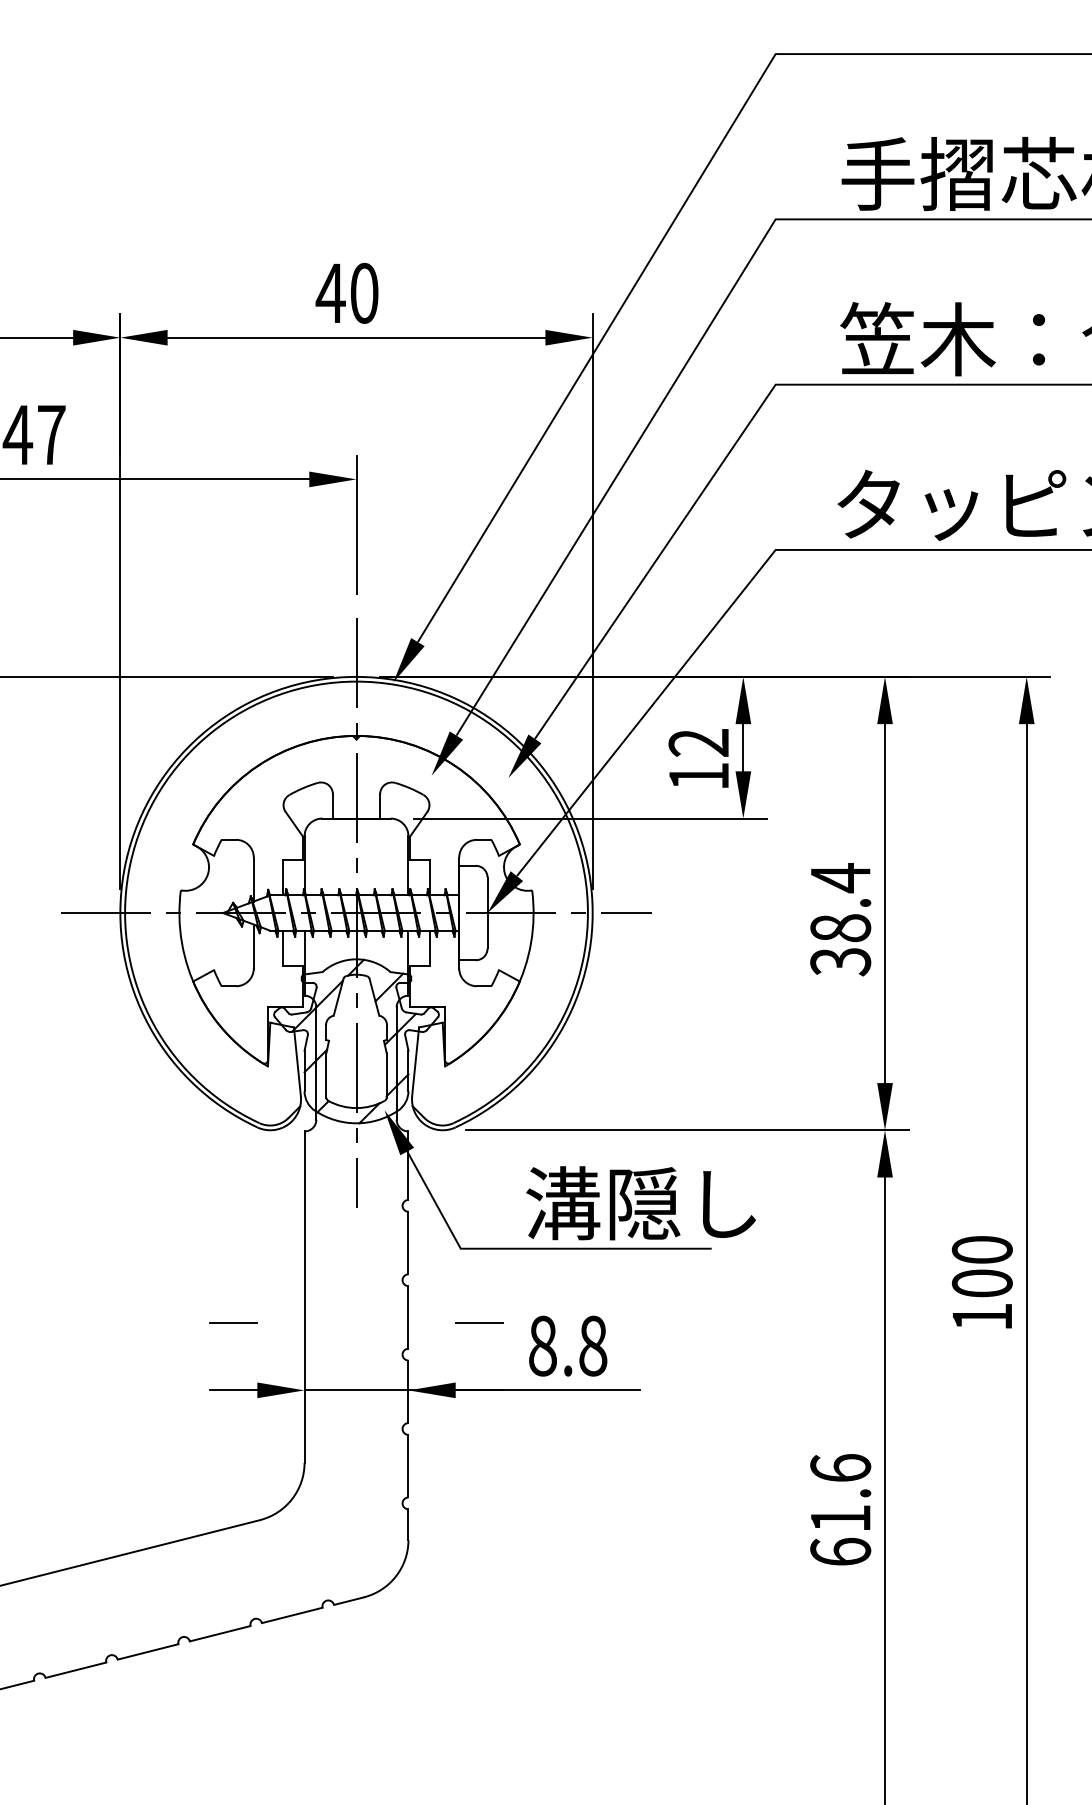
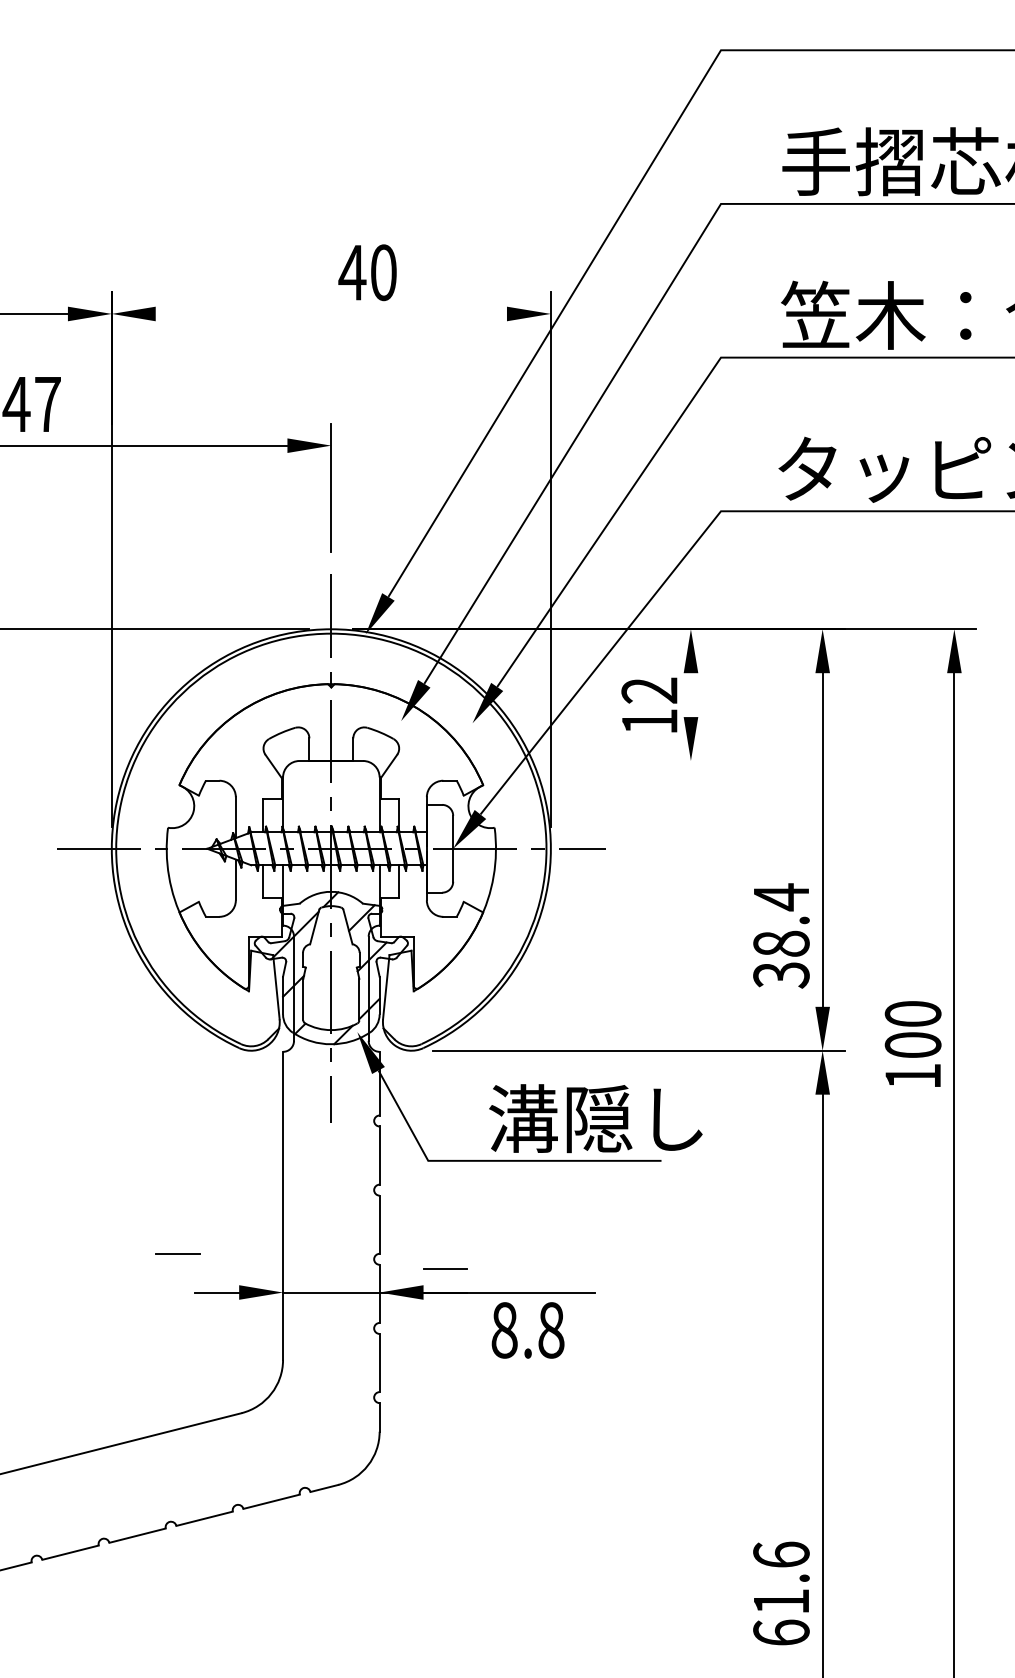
text: (346, 293) -> (367, 272), moved
line: (355, 337) -> (330, 313), removed
line: (742, 748) -> (690, 695), removed
line: (590, 818) -> (548, 760), removed
text: (840, 919) -> (781, 935), moved
text: (981, 1281) -> (912, 1043), moved
line: (232, 1322) -> (177, 1253), moved
line: (479, 1322) -> (445, 1268), moved
text: (567, 1346) -> (527, 1330), moved
text: (840, 1509) -> (781, 1593), moved

